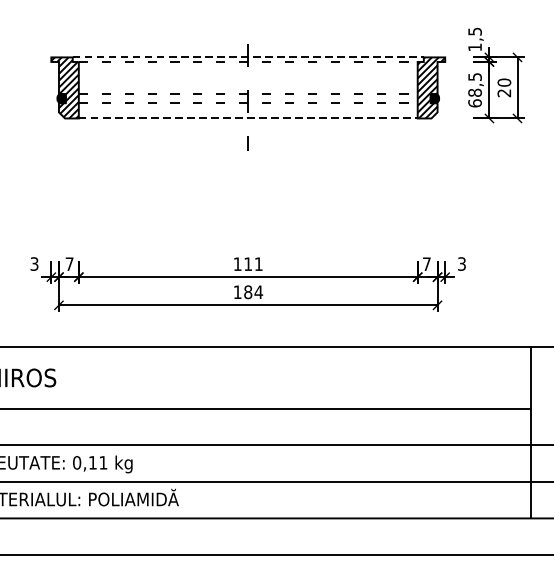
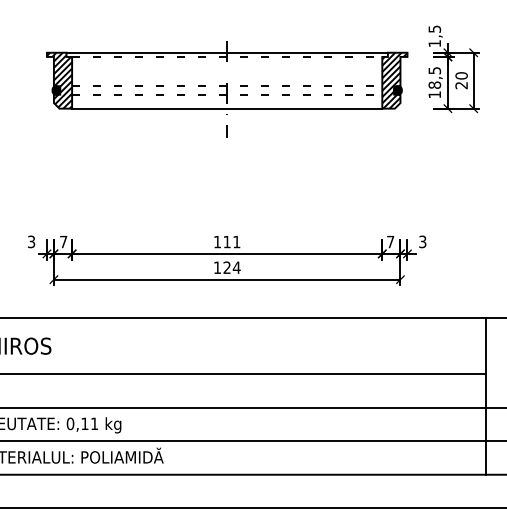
line: (248, 57) -> (227, 52), dashed -> solid
text: (474, 103) -> (434, 94), 68,5 -> 18,5
line: (248, 118) -> (227, 108), dashed -> solid
text: (247, 292) -> (226, 267), 184 -> 124

